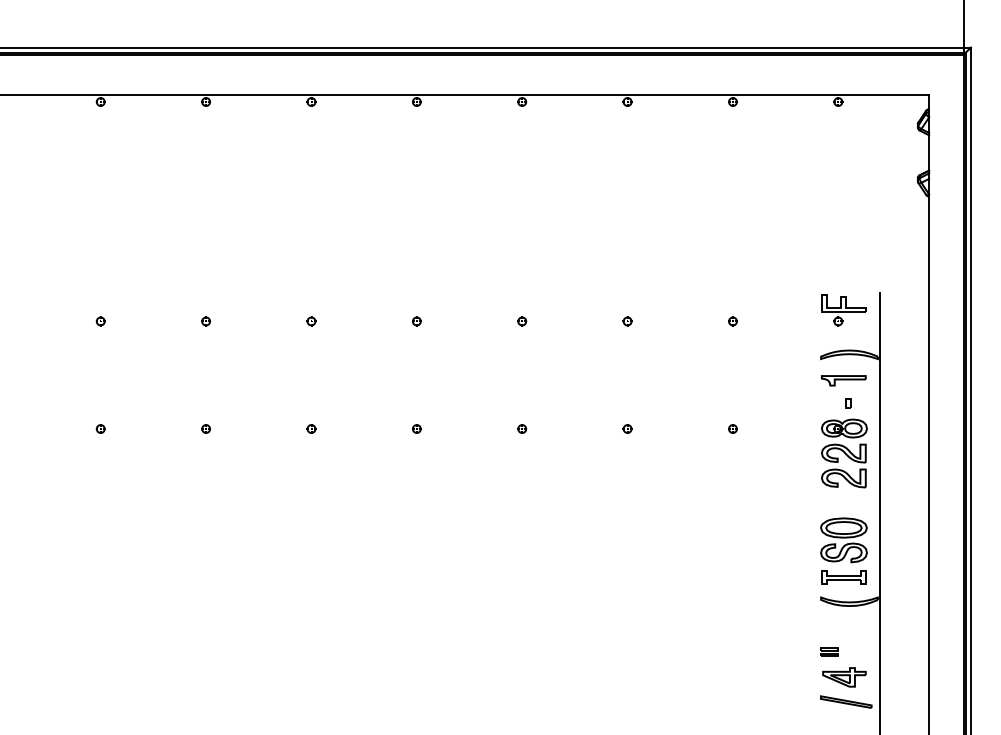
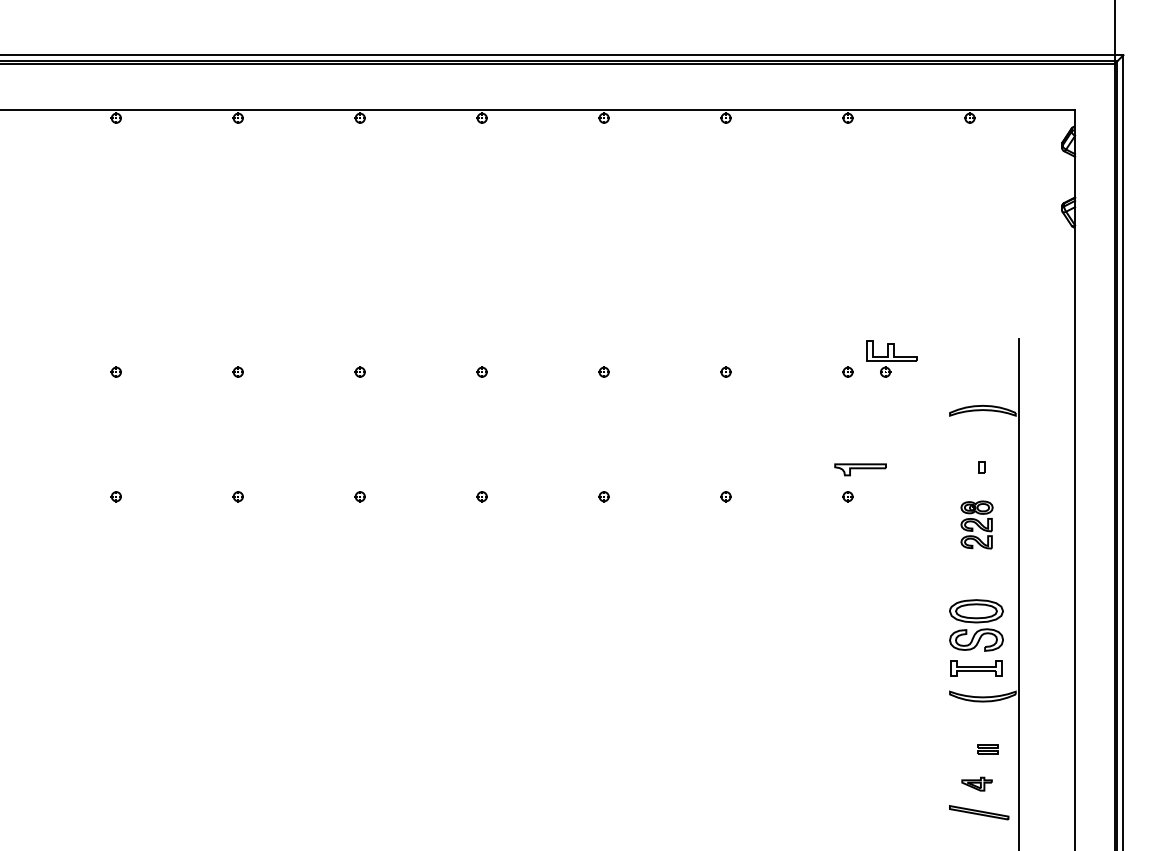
part: (843, 310) -> (891, 359), moved
part: (843, 380) -> (860, 469), moved
part: (844, 453) -> (977, 525), size x0.6
part: (829, 651) -> (988, 748), moved
part: (844, 677) -> (977, 784), size x0.6

